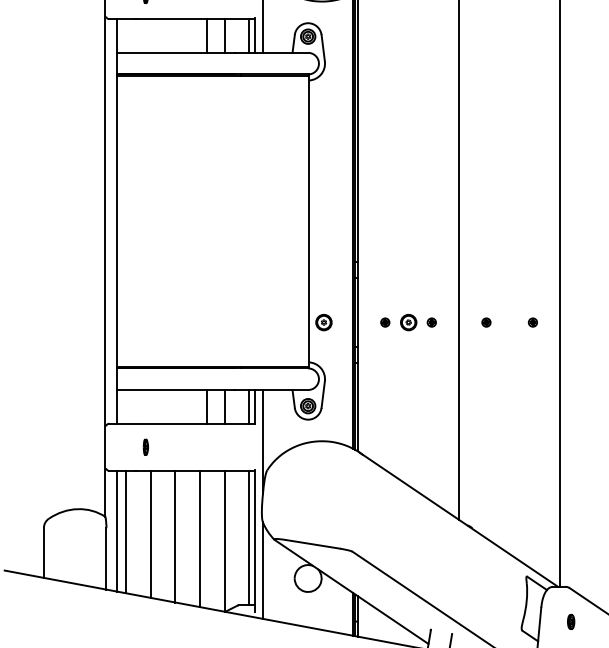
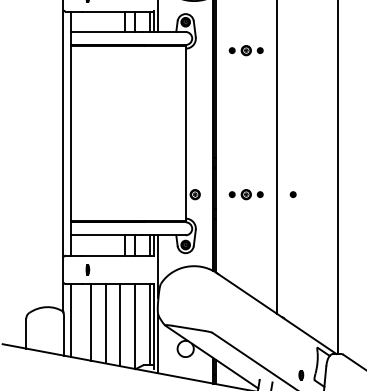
part: (407, 83) -> (245, 50), added
part: (531, 322) -> (320, 194), removed
line: (125, 531) -> (75, 320), removed
part: (571, 622) -> (301, 375), moved

